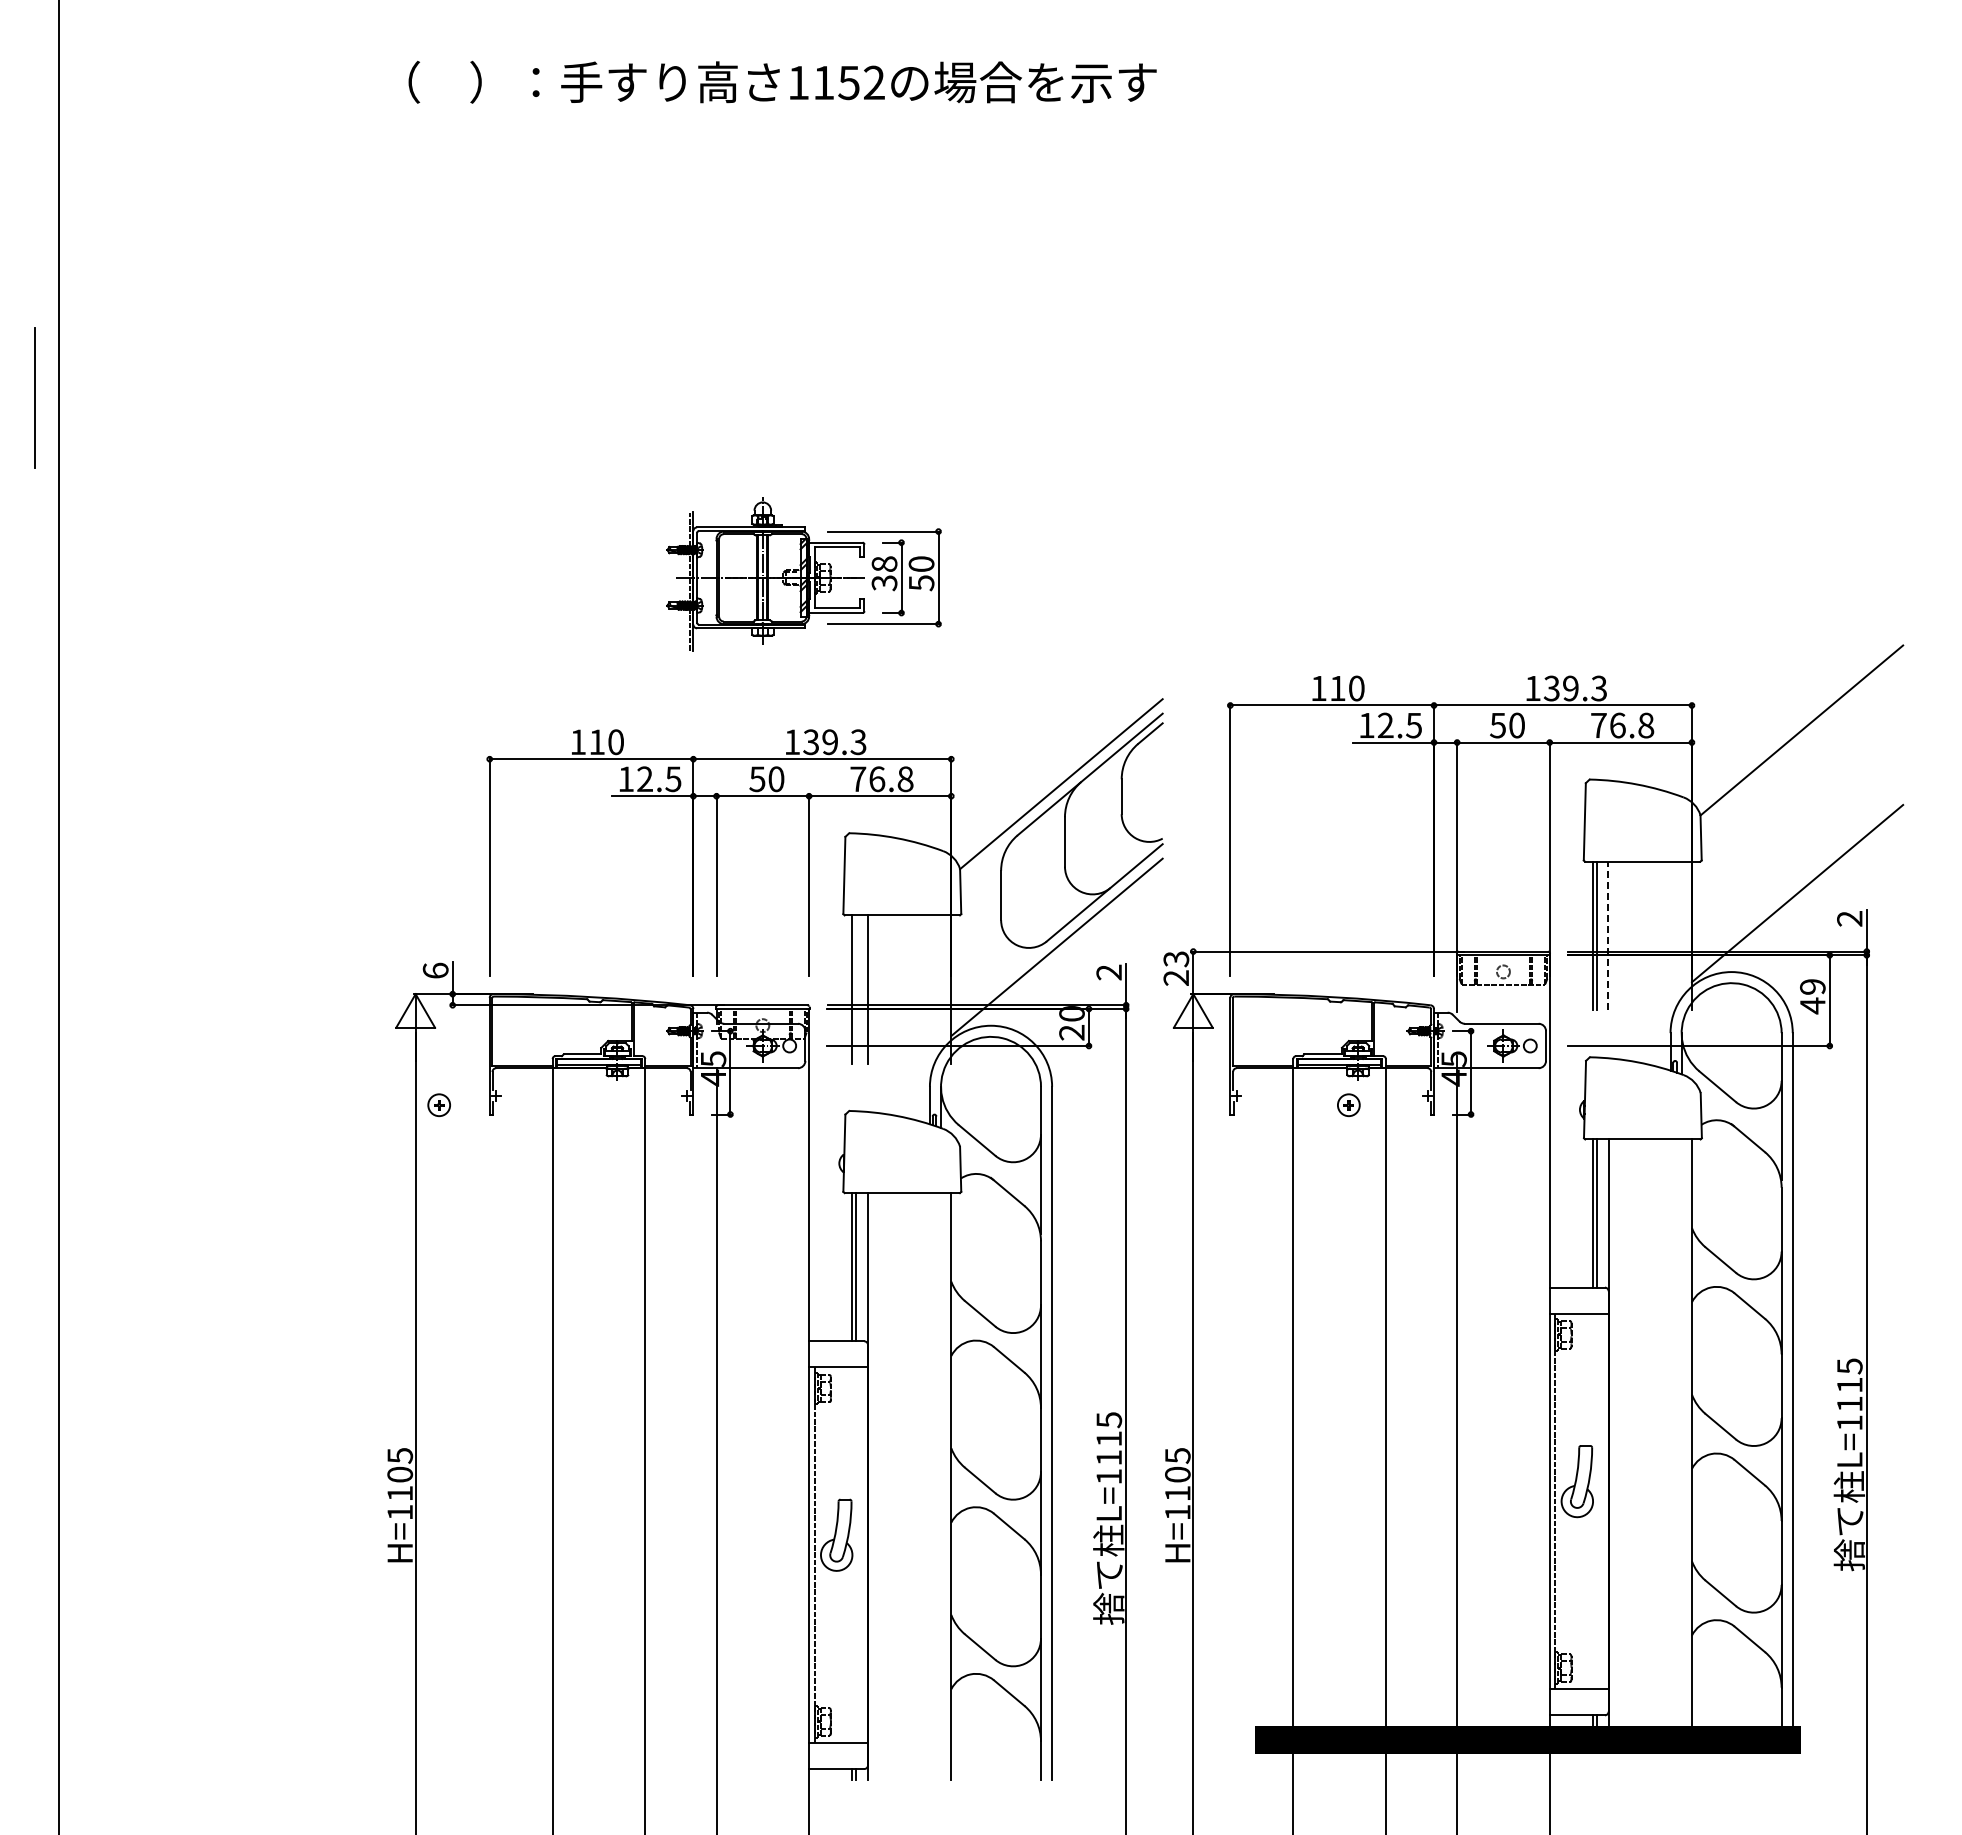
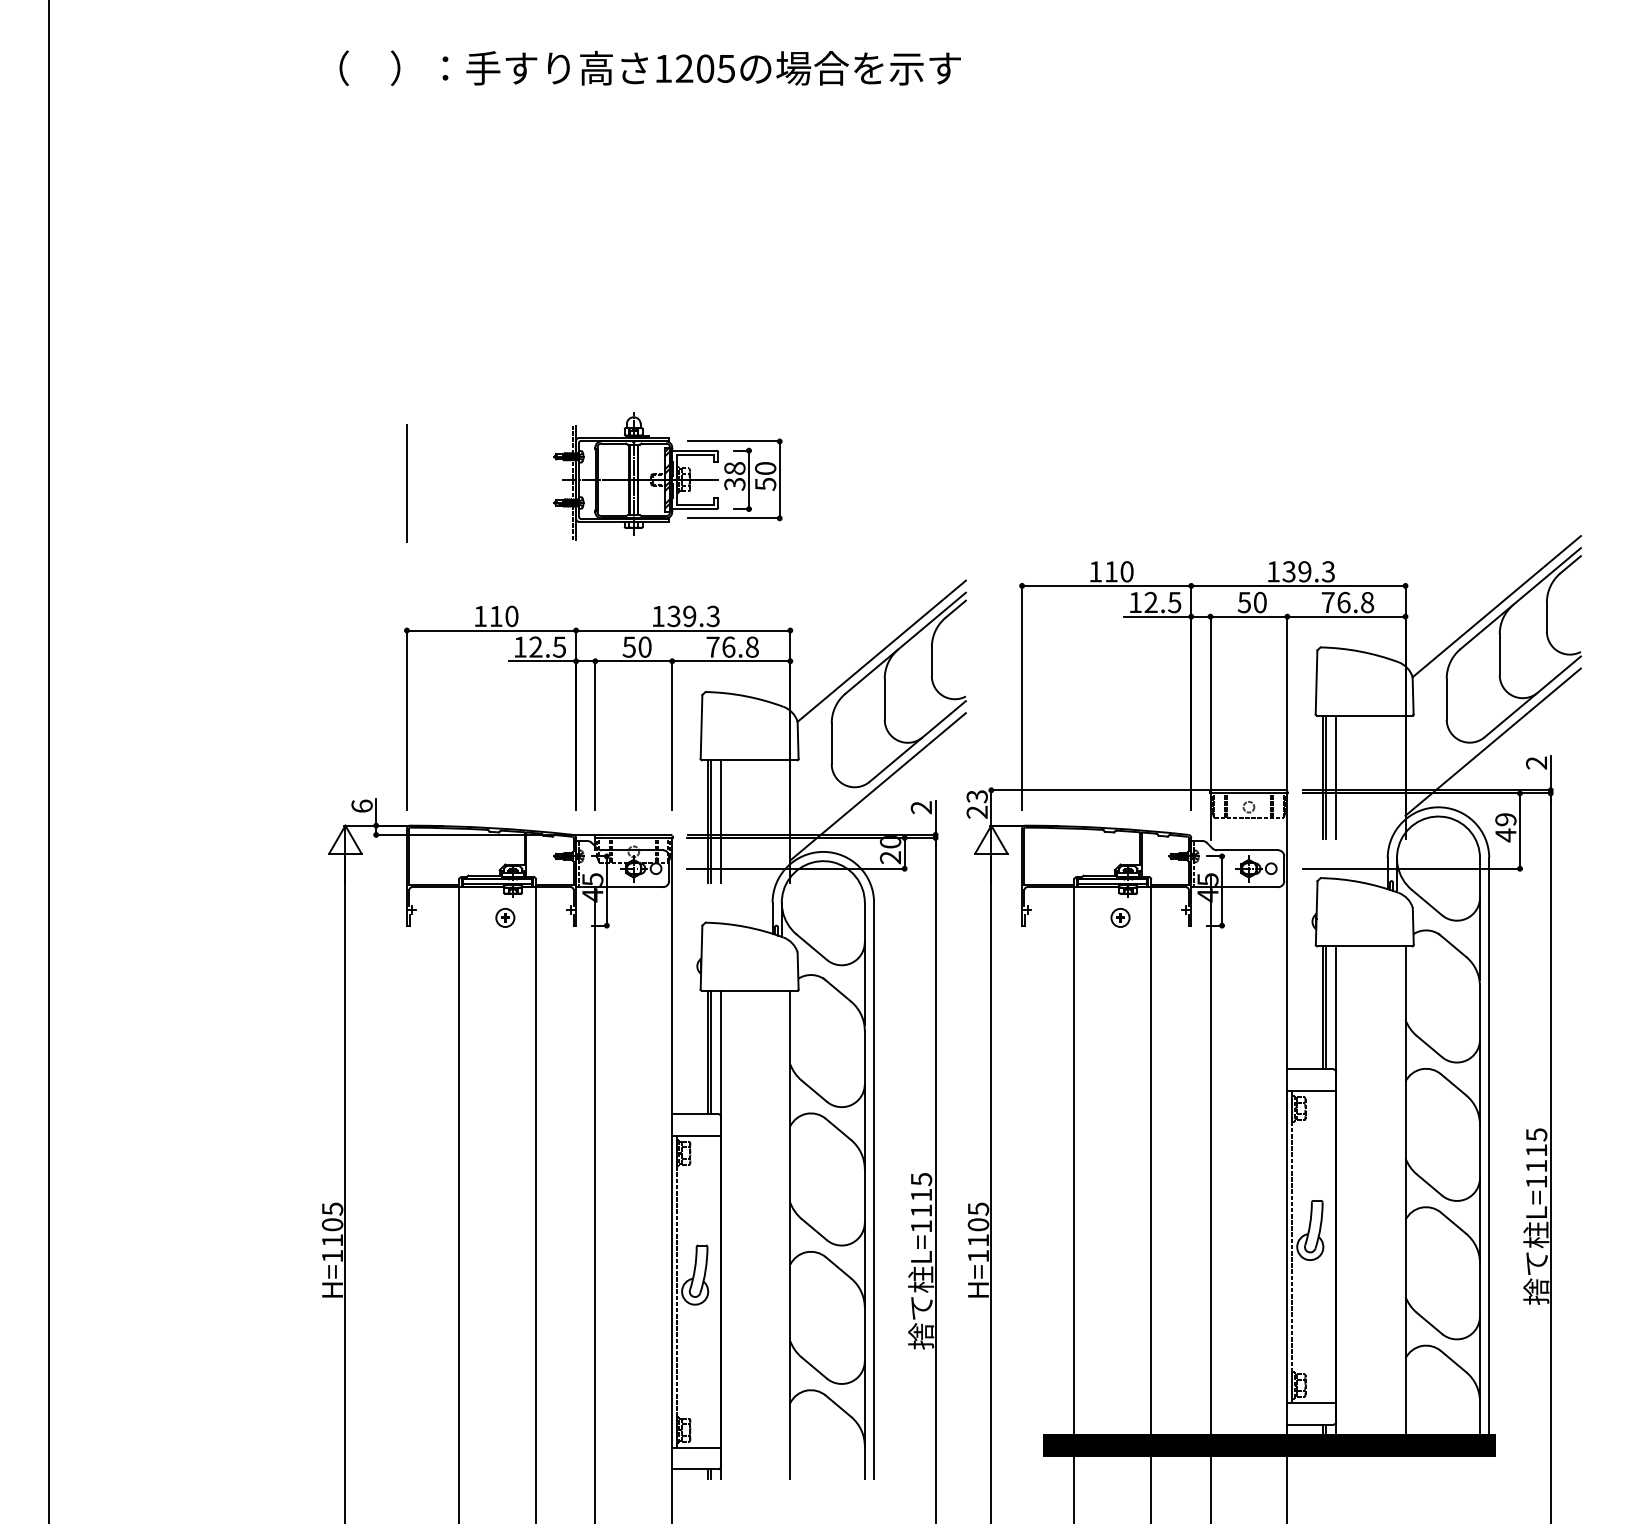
text: (848, 82) -> (704, 68), 1152 -> 1205
line: (34, 397) -> (406, 482), moved
part: (1805, 776) -> (1499, 644), added
line: (1608, 935) -> (1336, 776), dashed -> solid
line: (856, 989) -> (711, 821), added
part: (438, 1105) -> (504, 918), moved

